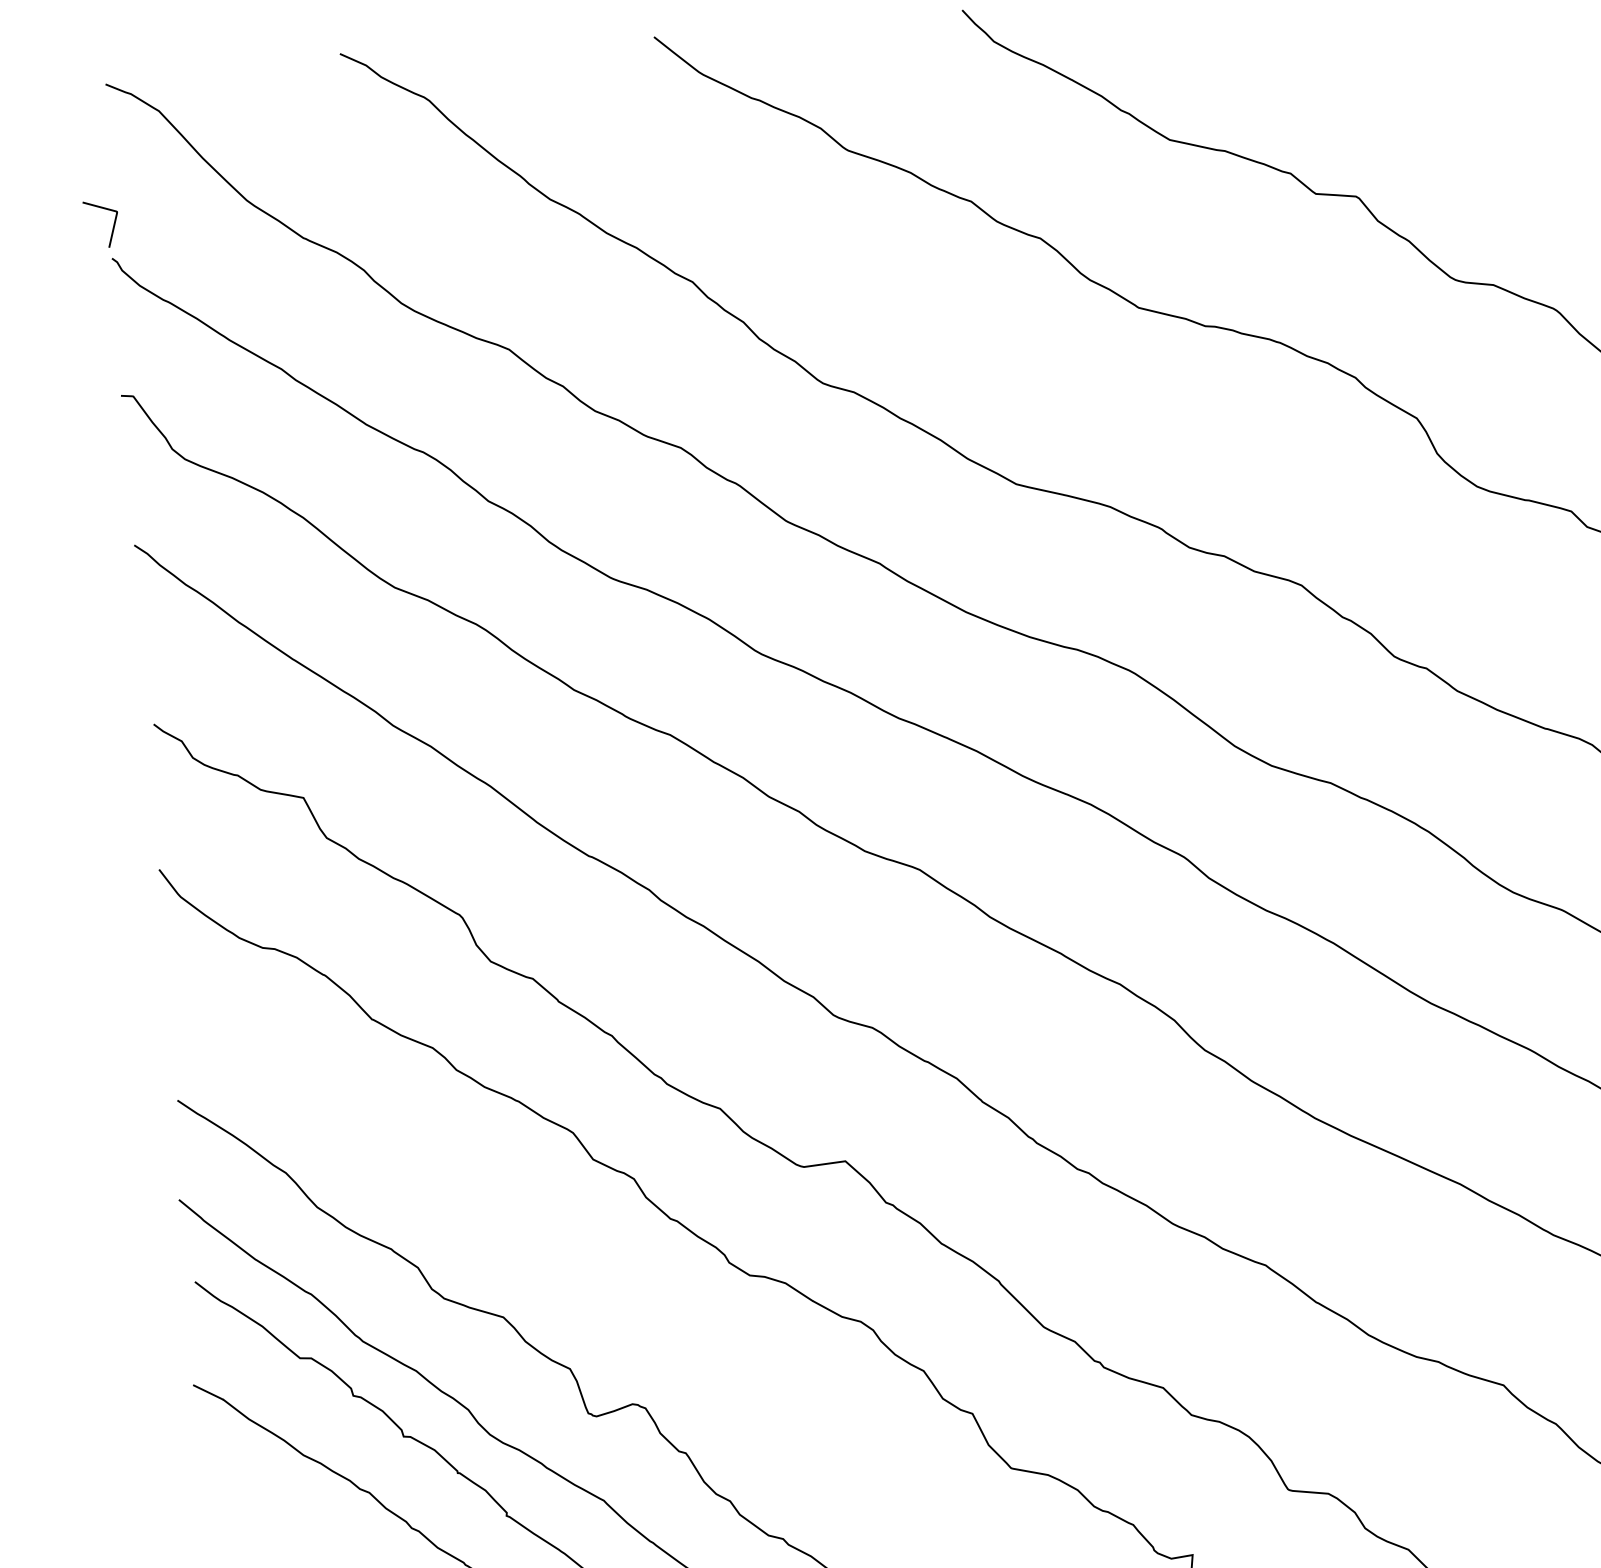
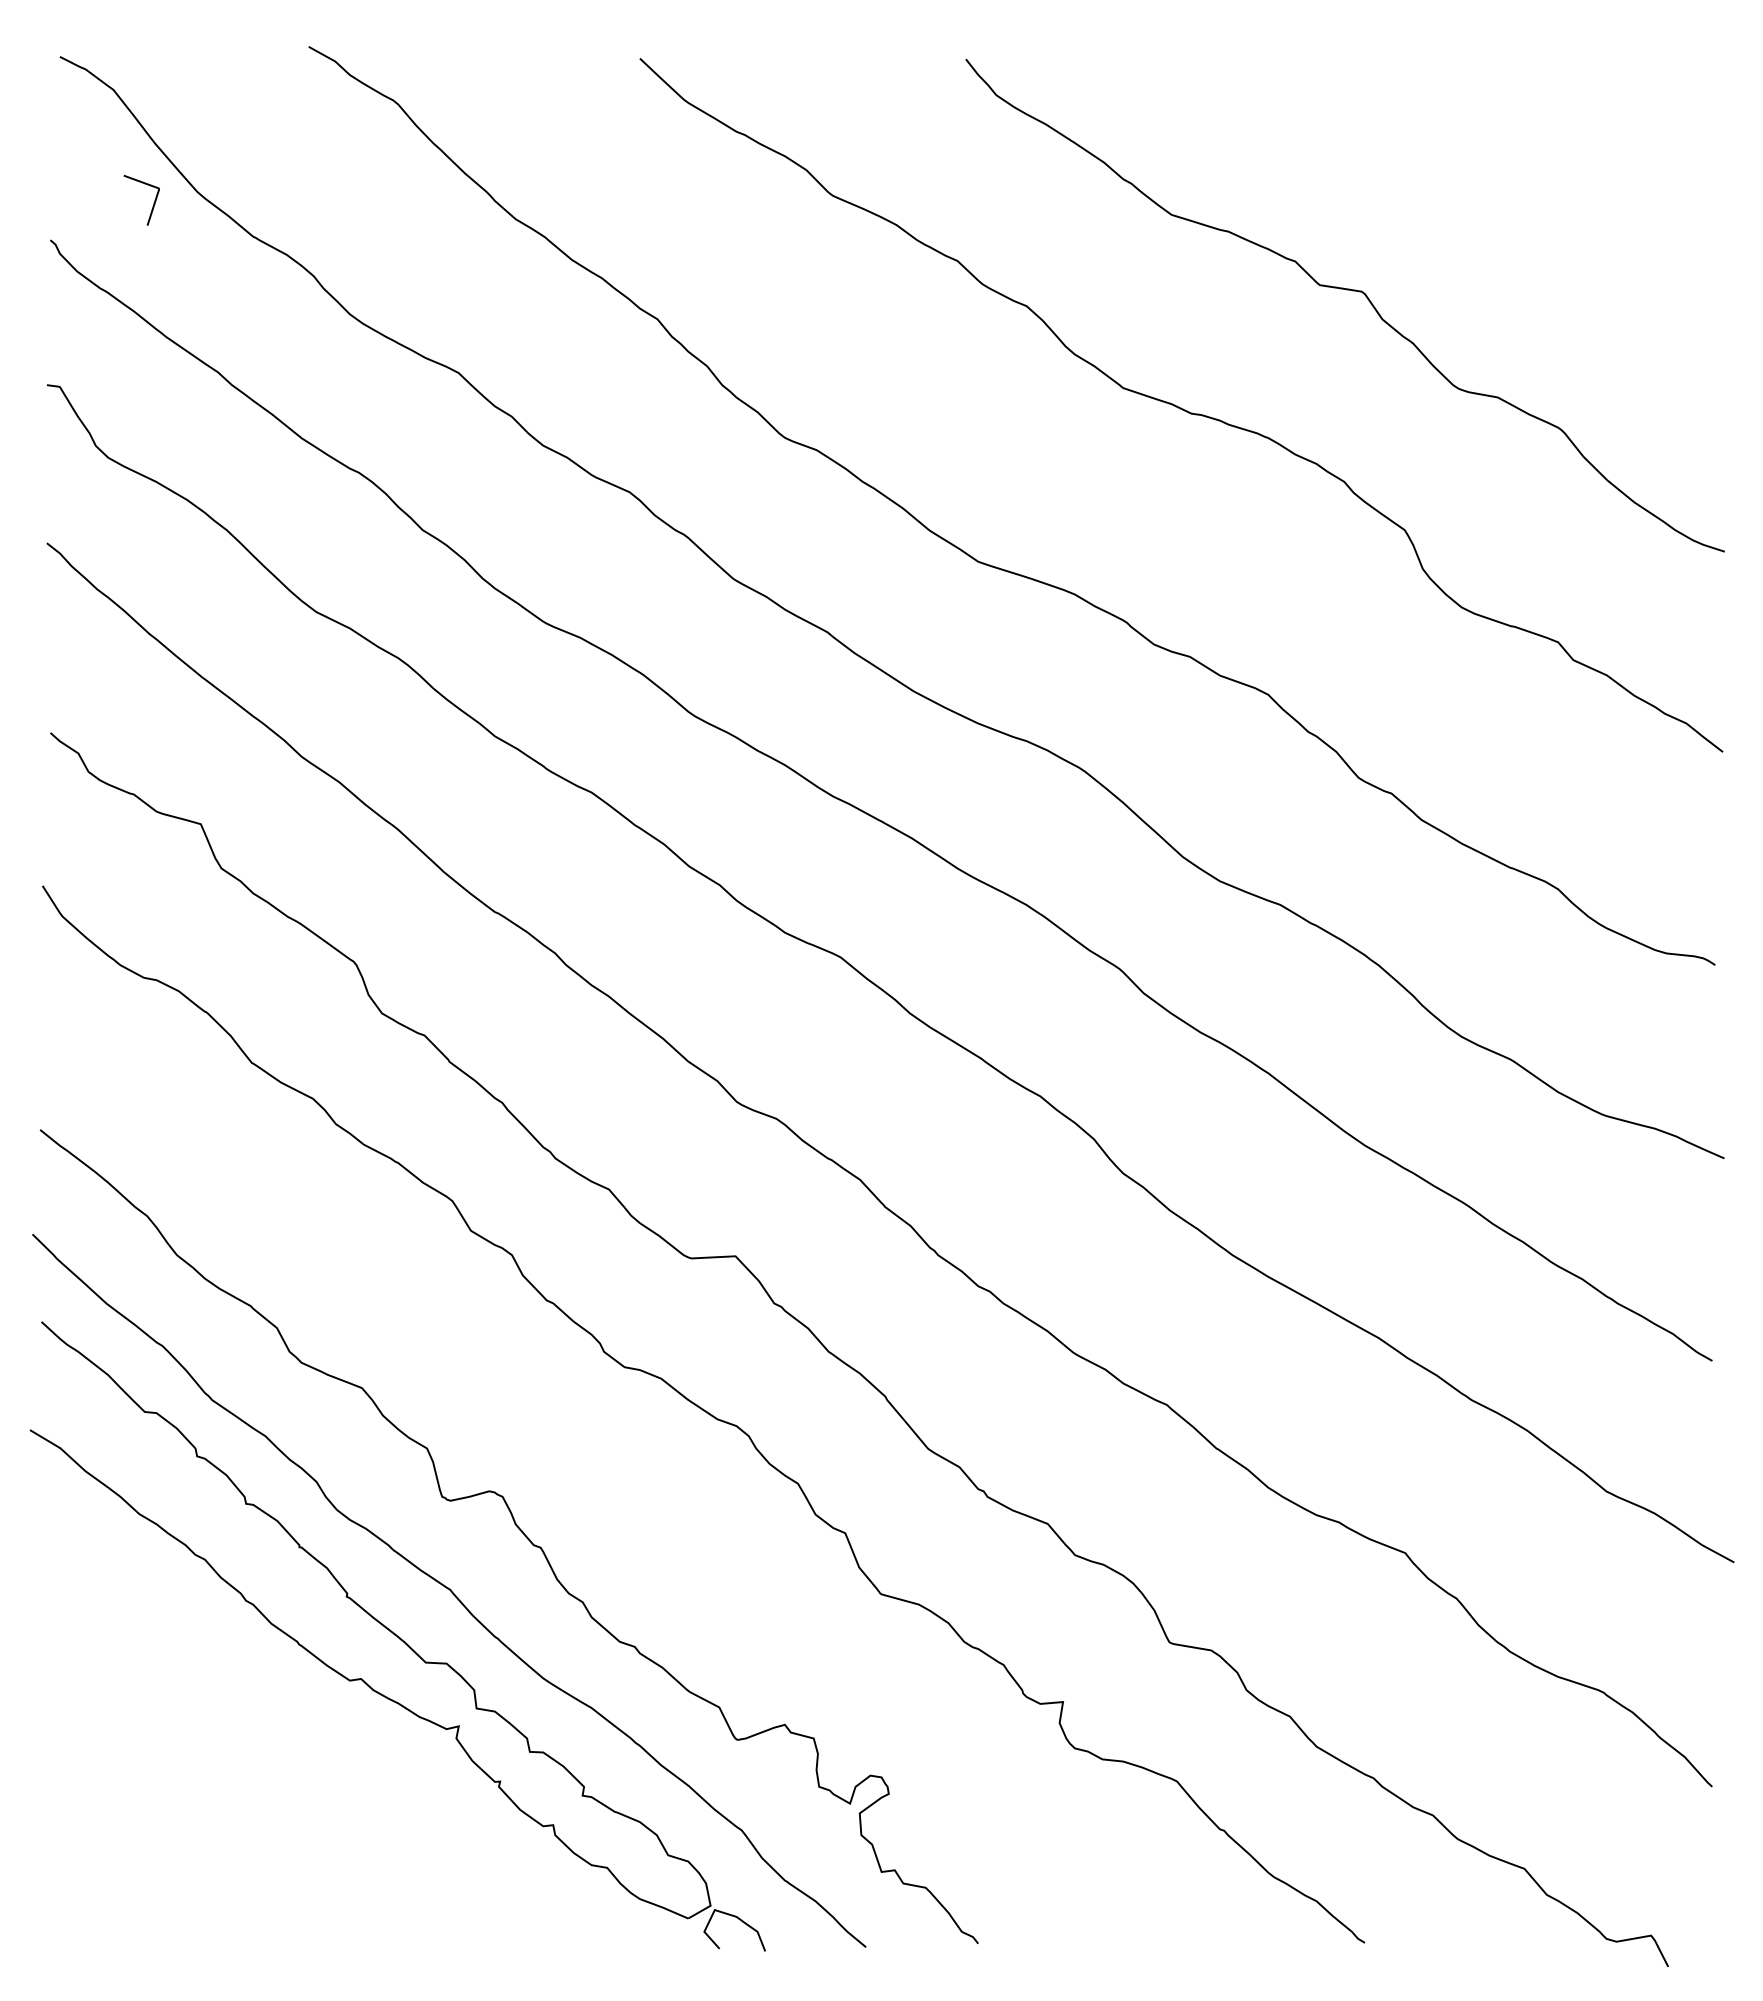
curve: (113, 226) -> (153, 203), moved

